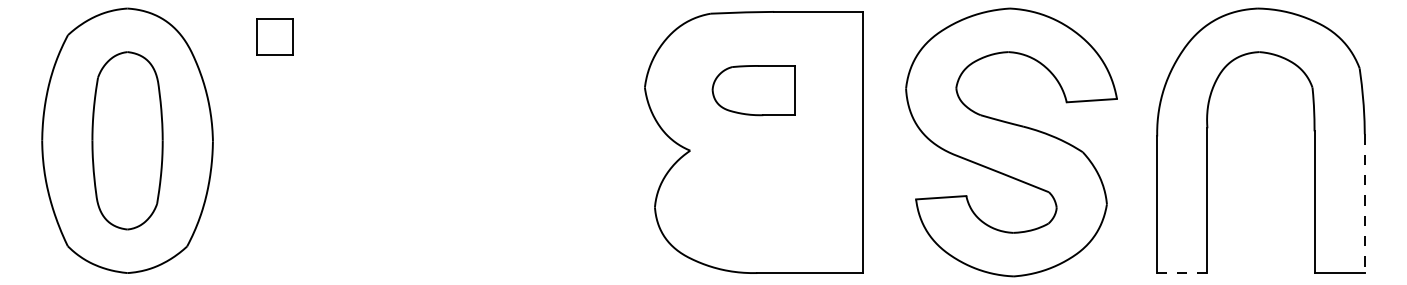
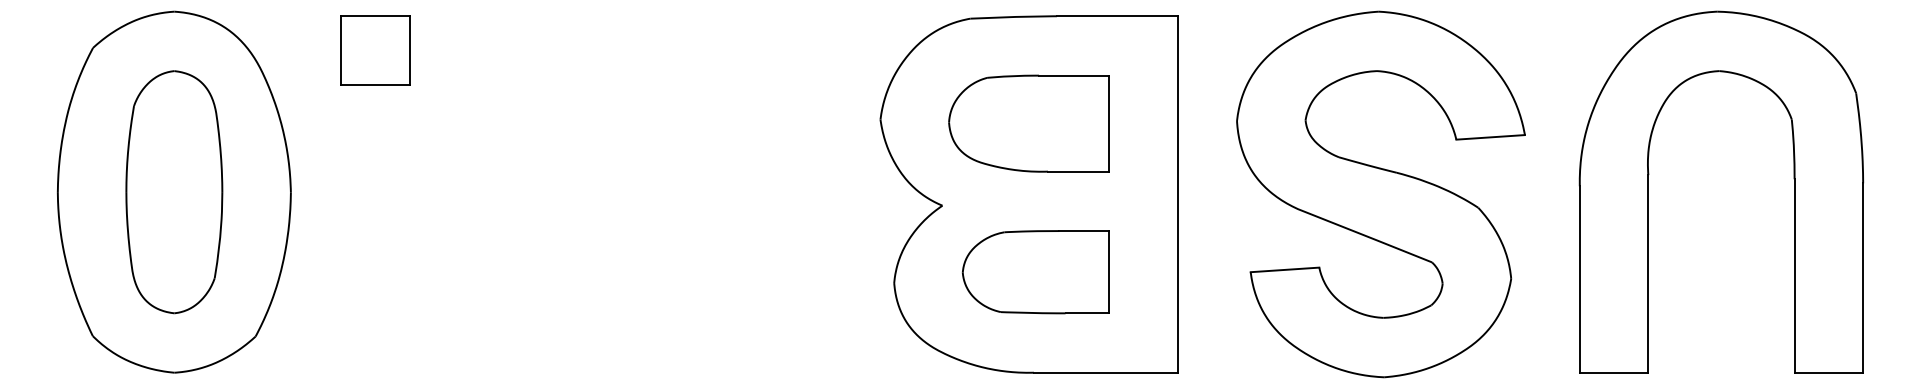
part: (274, 36) -> (374, 49), size x1.43
part: (753, 90) -> (1028, 123), size x1.43
part: (758, 199) -> (1035, 272), added
line: (1364, 204) -> (1862, 279), dashed -> solid
line: (1181, 273) -> (1612, 373), dashed -> solid

